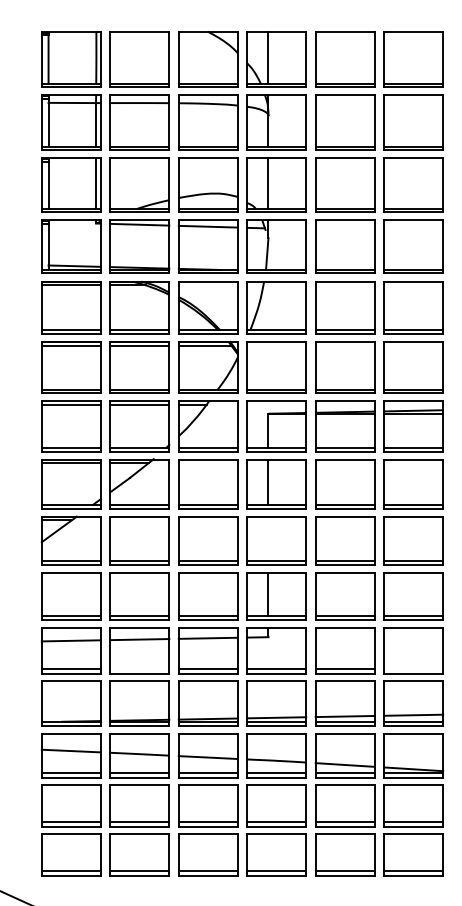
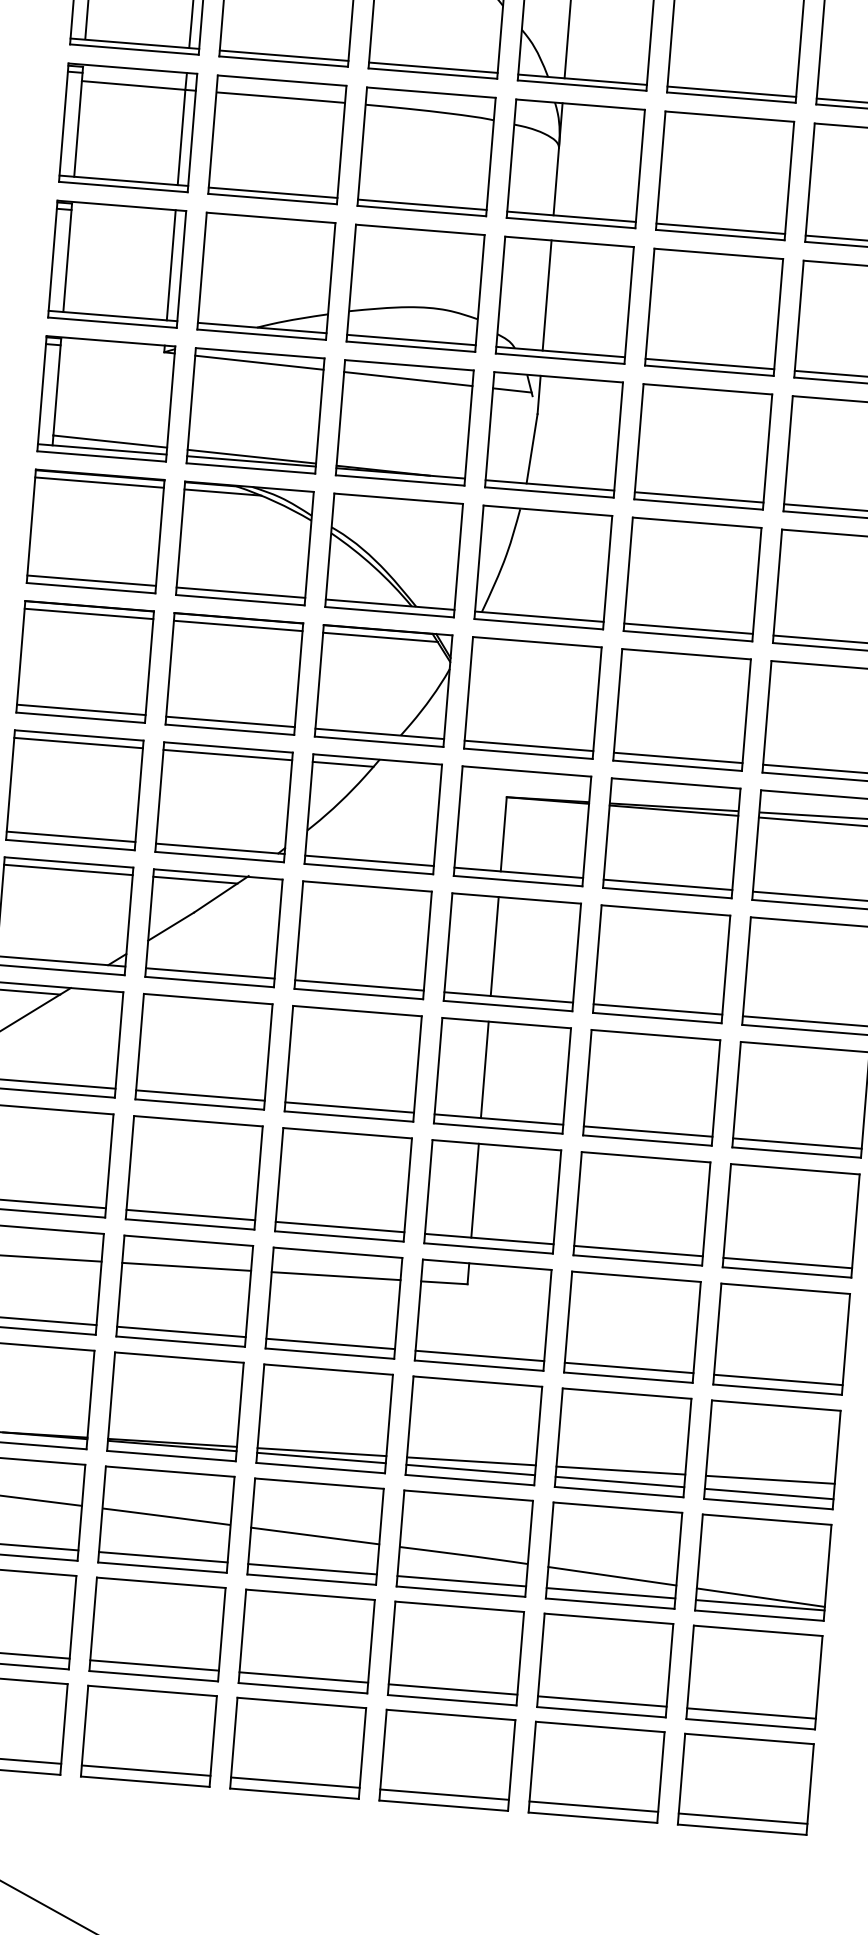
line: (268, 538) -> (484, 1069), added
line: (139, 669) -> (180, 1332), added
line: (413, 669) -> (777, 1380), added

